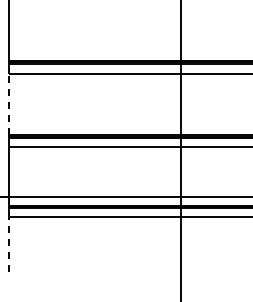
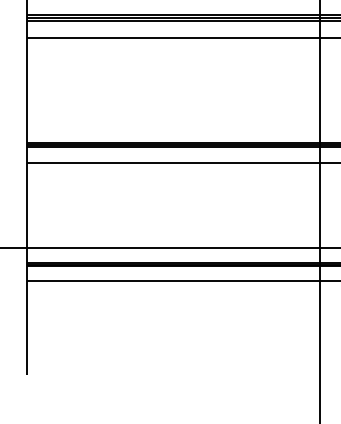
line: (9, 104) -> (27, 90), dashed -> solid
line: (9, 244) -> (27, 328), dashed -> solid

